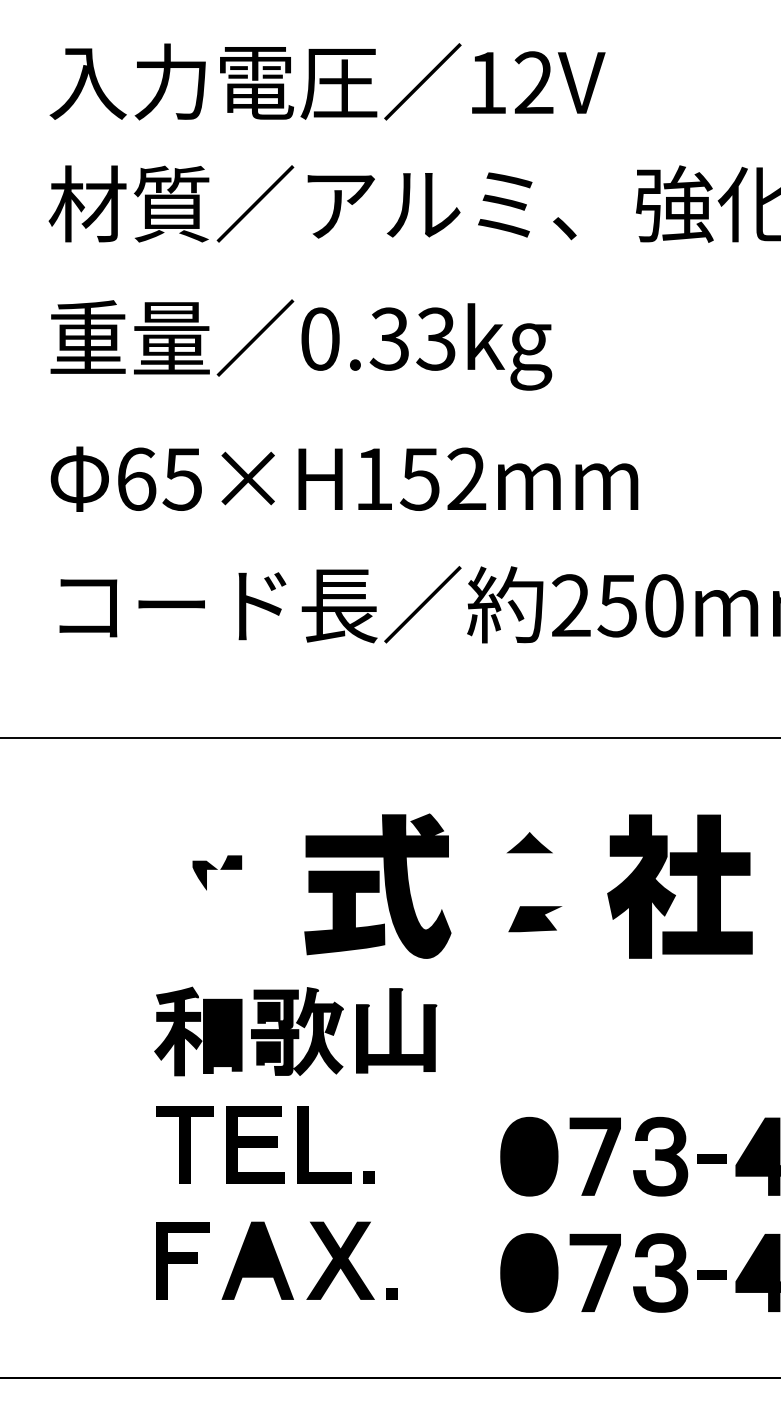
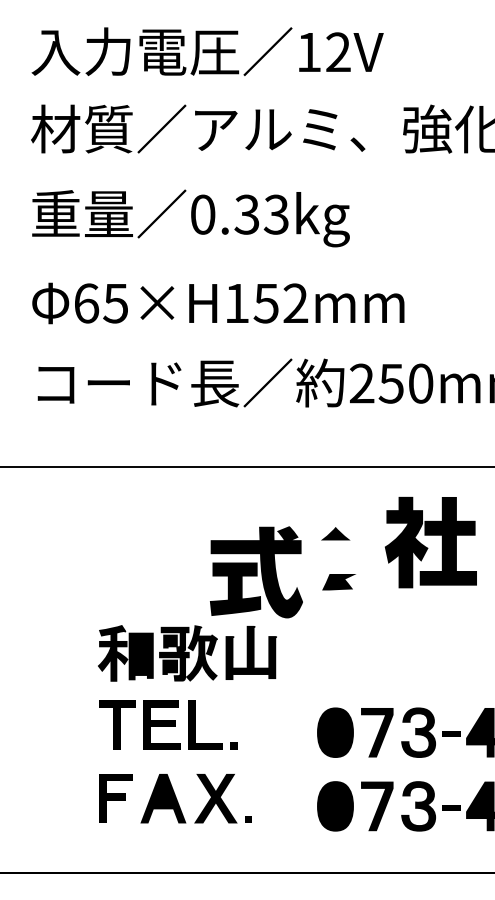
part: (216, 872) -> (137, 552), removed
part: (377, 886) -> (256, 572), moved
part: (679, 886) -> (430, 542), moved

